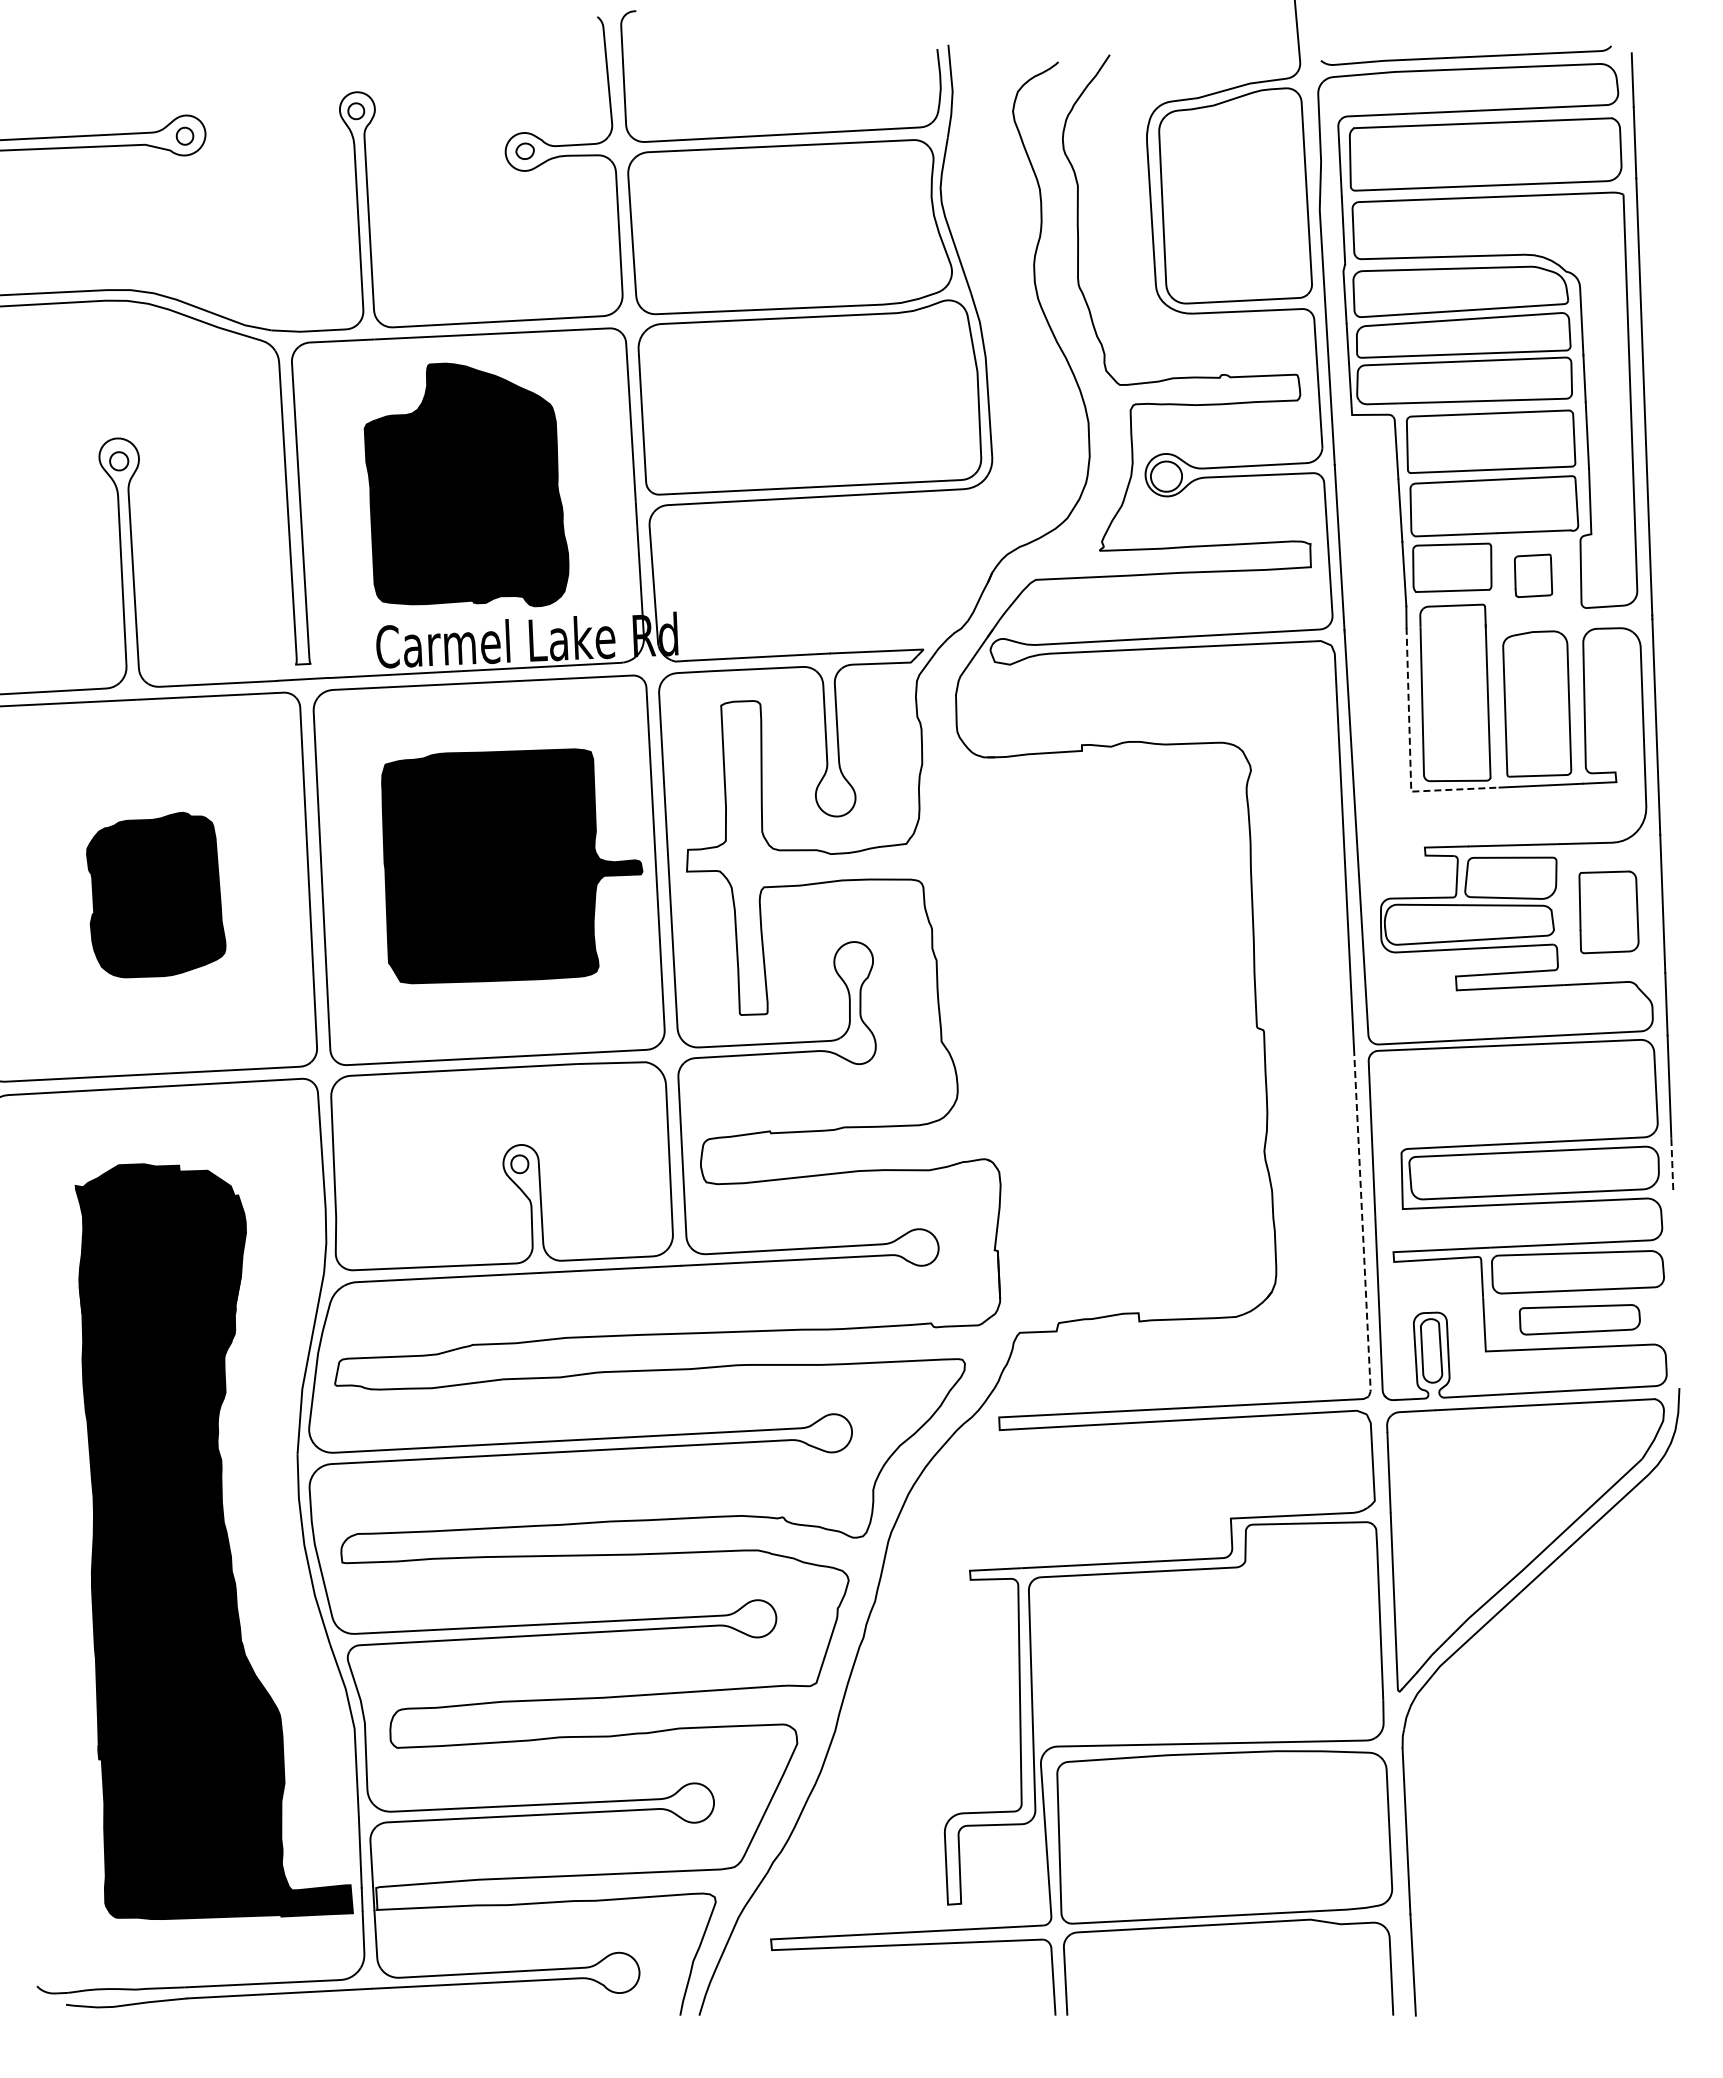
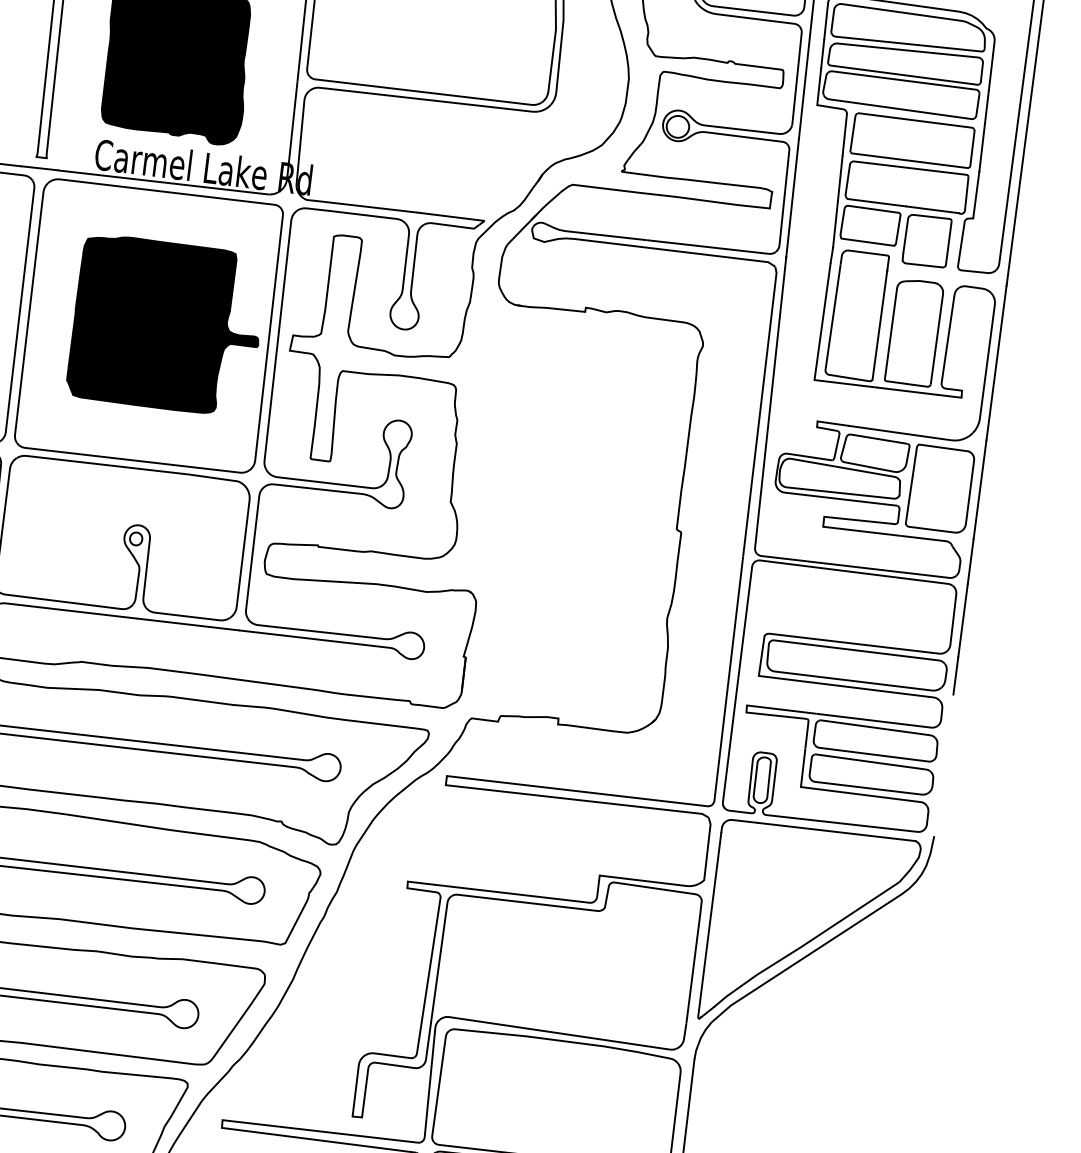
part: (1533, 575) -> (927, 240), size x1.67
line: (1410, 754) -> (818, 353), dashed -> solid
part: (1608, 912) -> (940, 489), size x1.43
line: (1672, 1163) -> (956, 675), dashed -> solid
line: (1362, 1223) -> (728, 681), dashed -> solid
part: (1579, 1319) -> (871, 775), size x1.43

